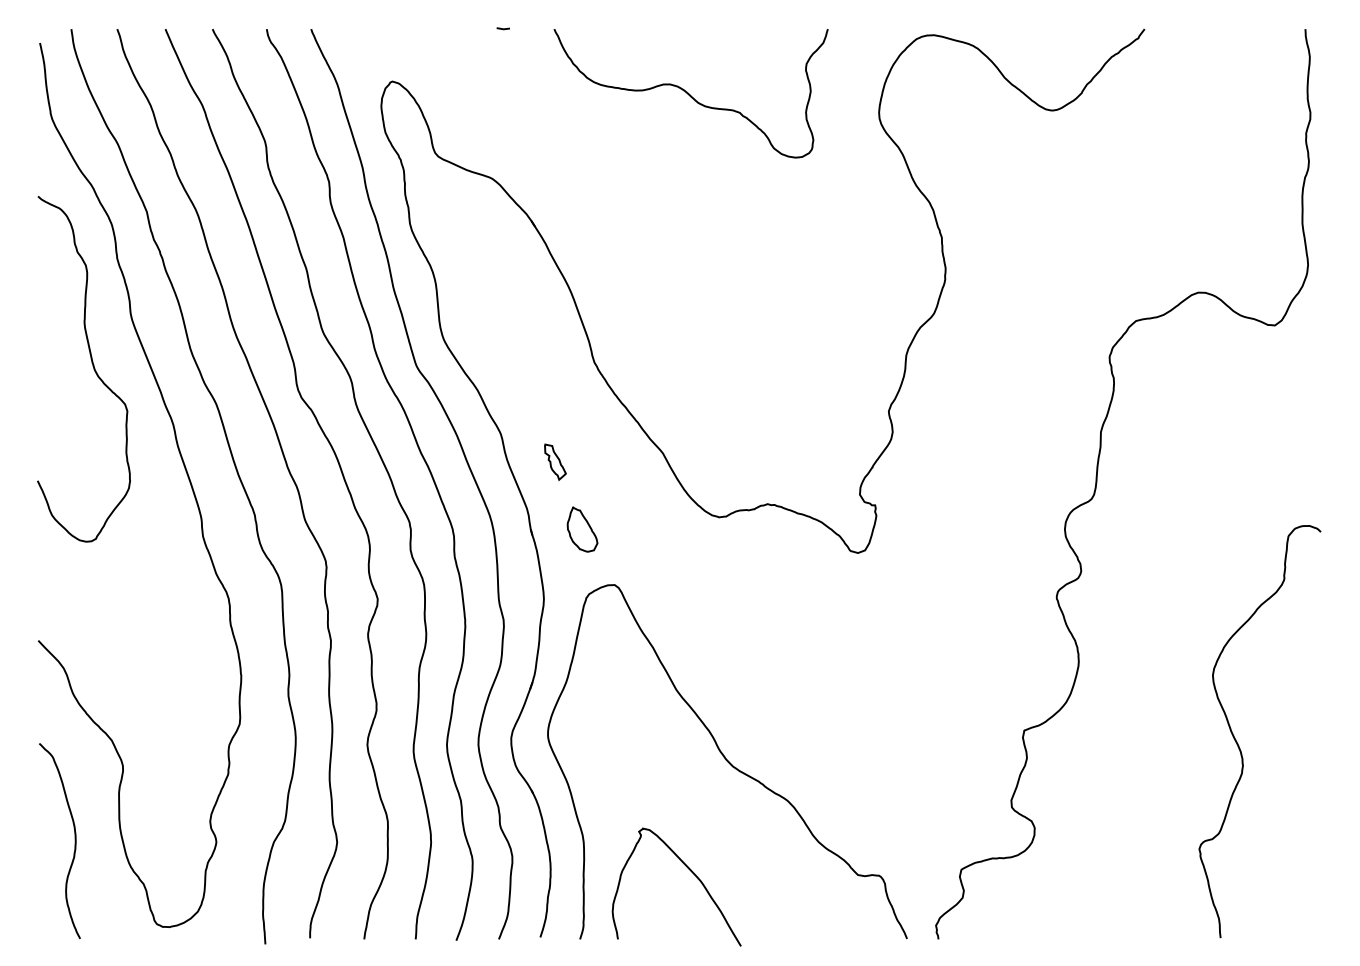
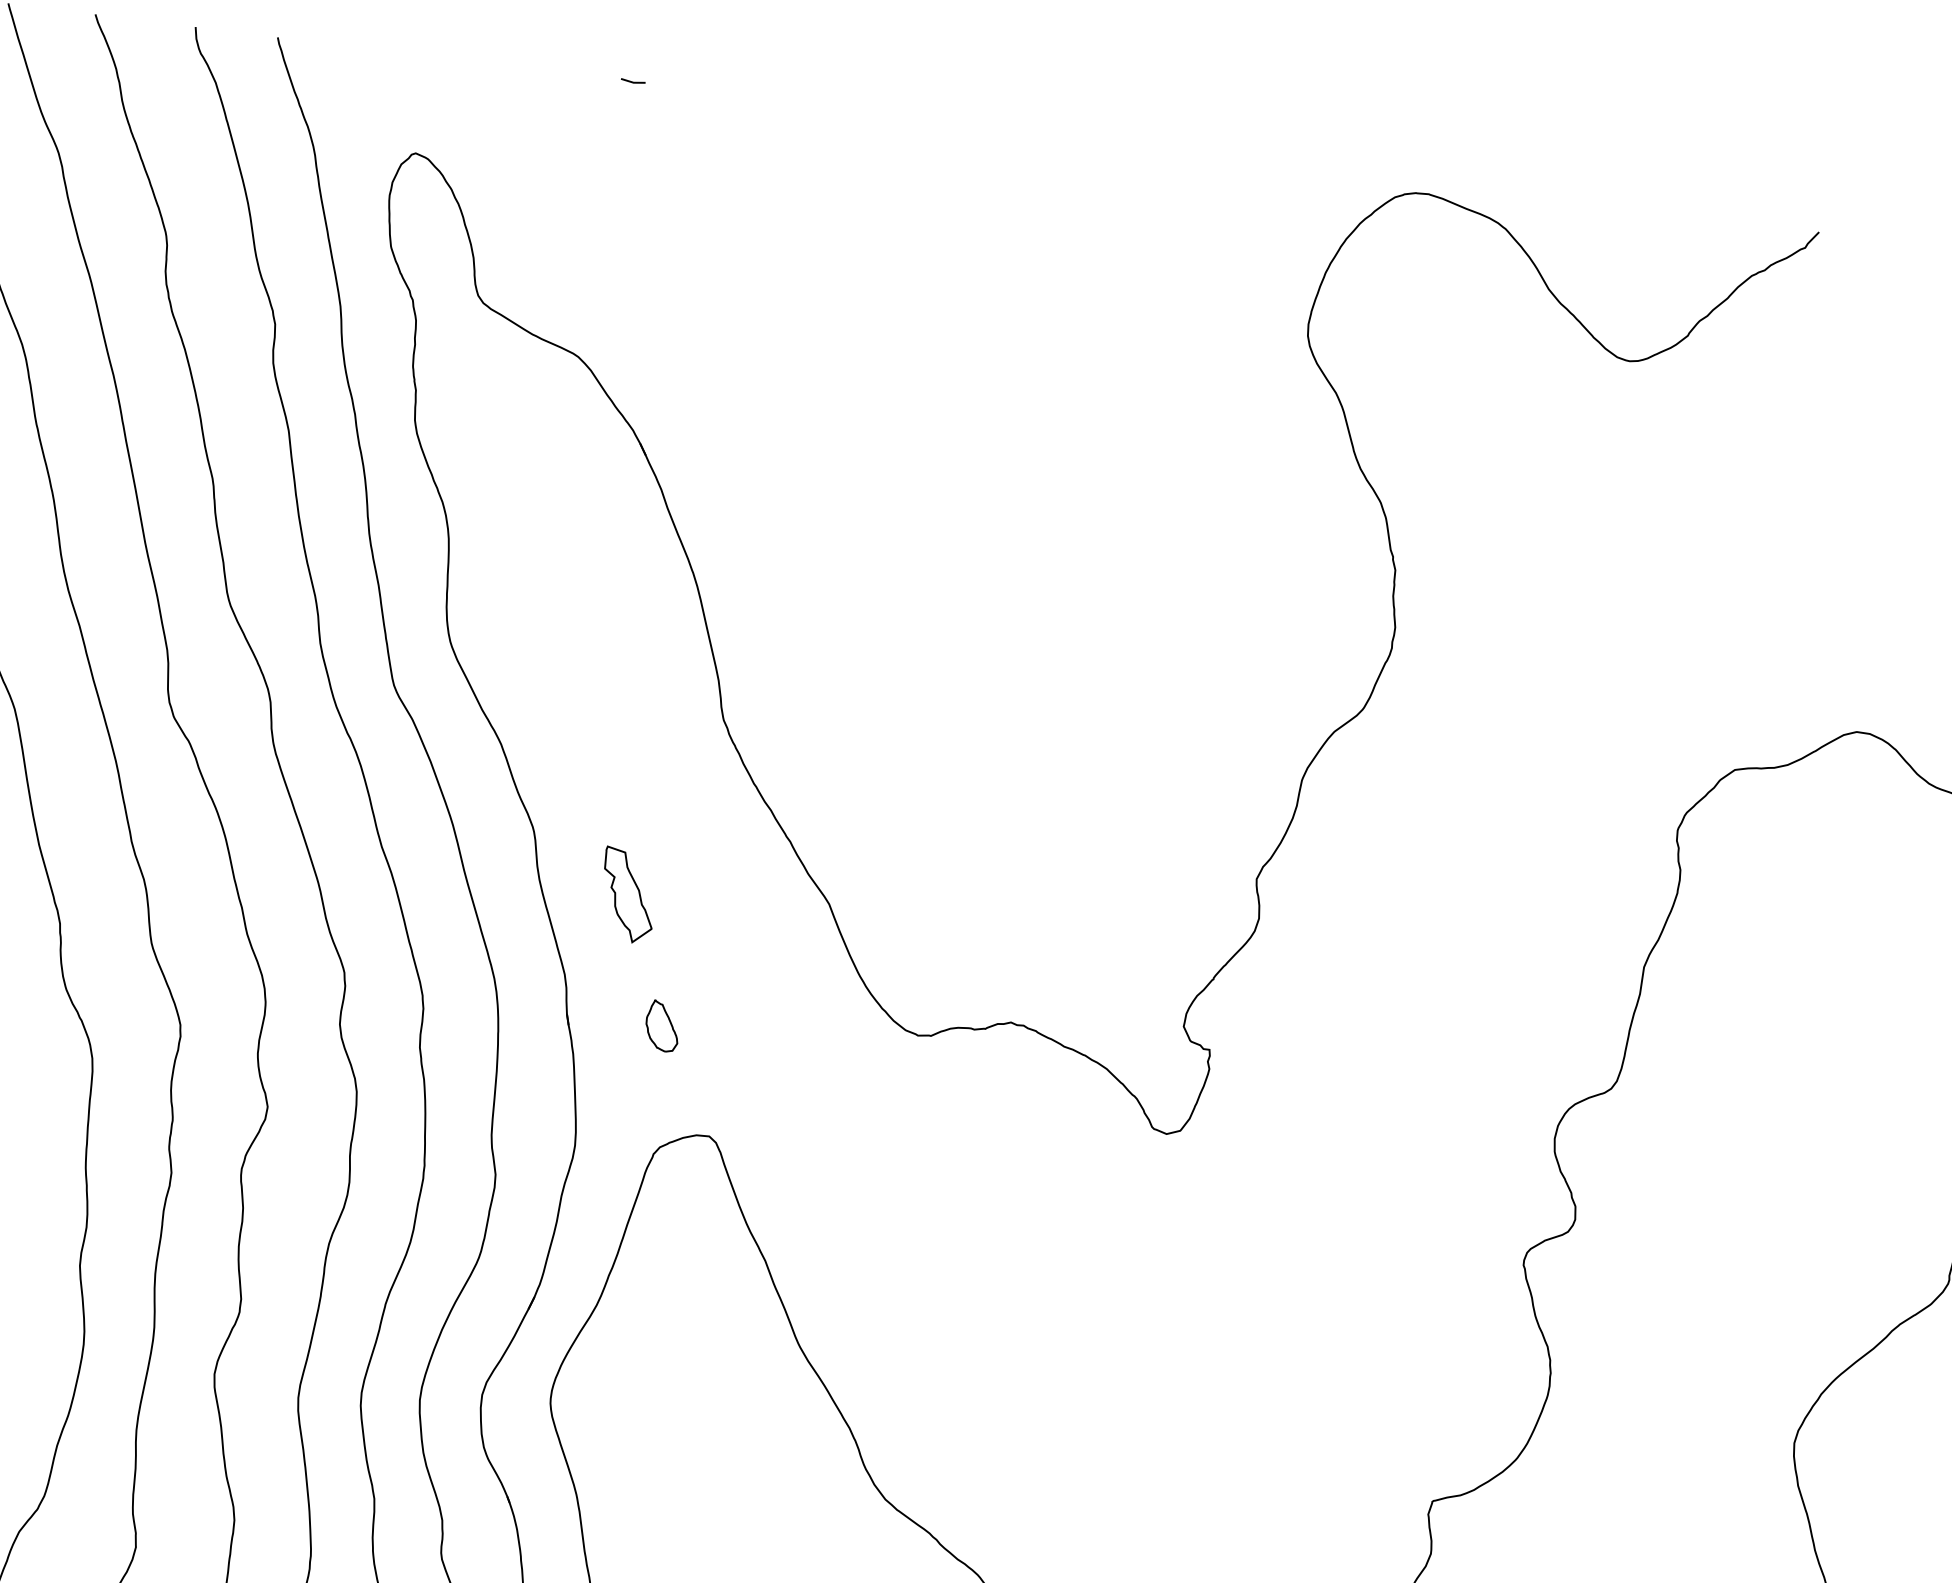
curve: (689, 93) -> (962, 244), removed
part: (555, 461) -> (628, 894), size x1.4
part: (582, 529) -> (662, 1026), size x0.6

